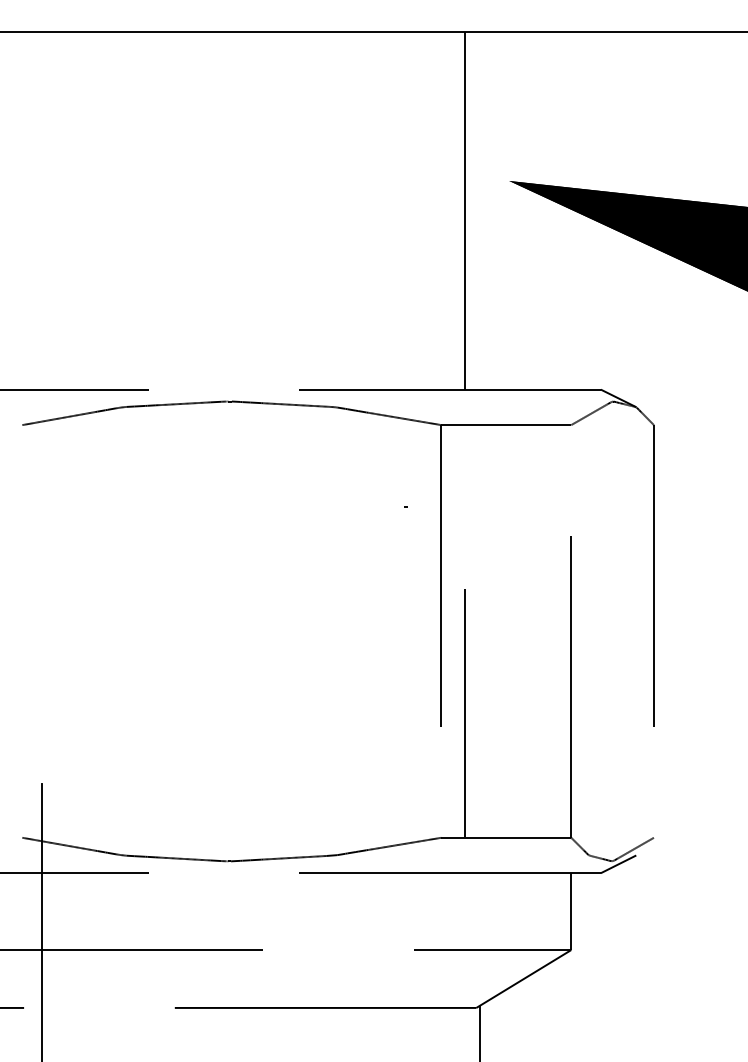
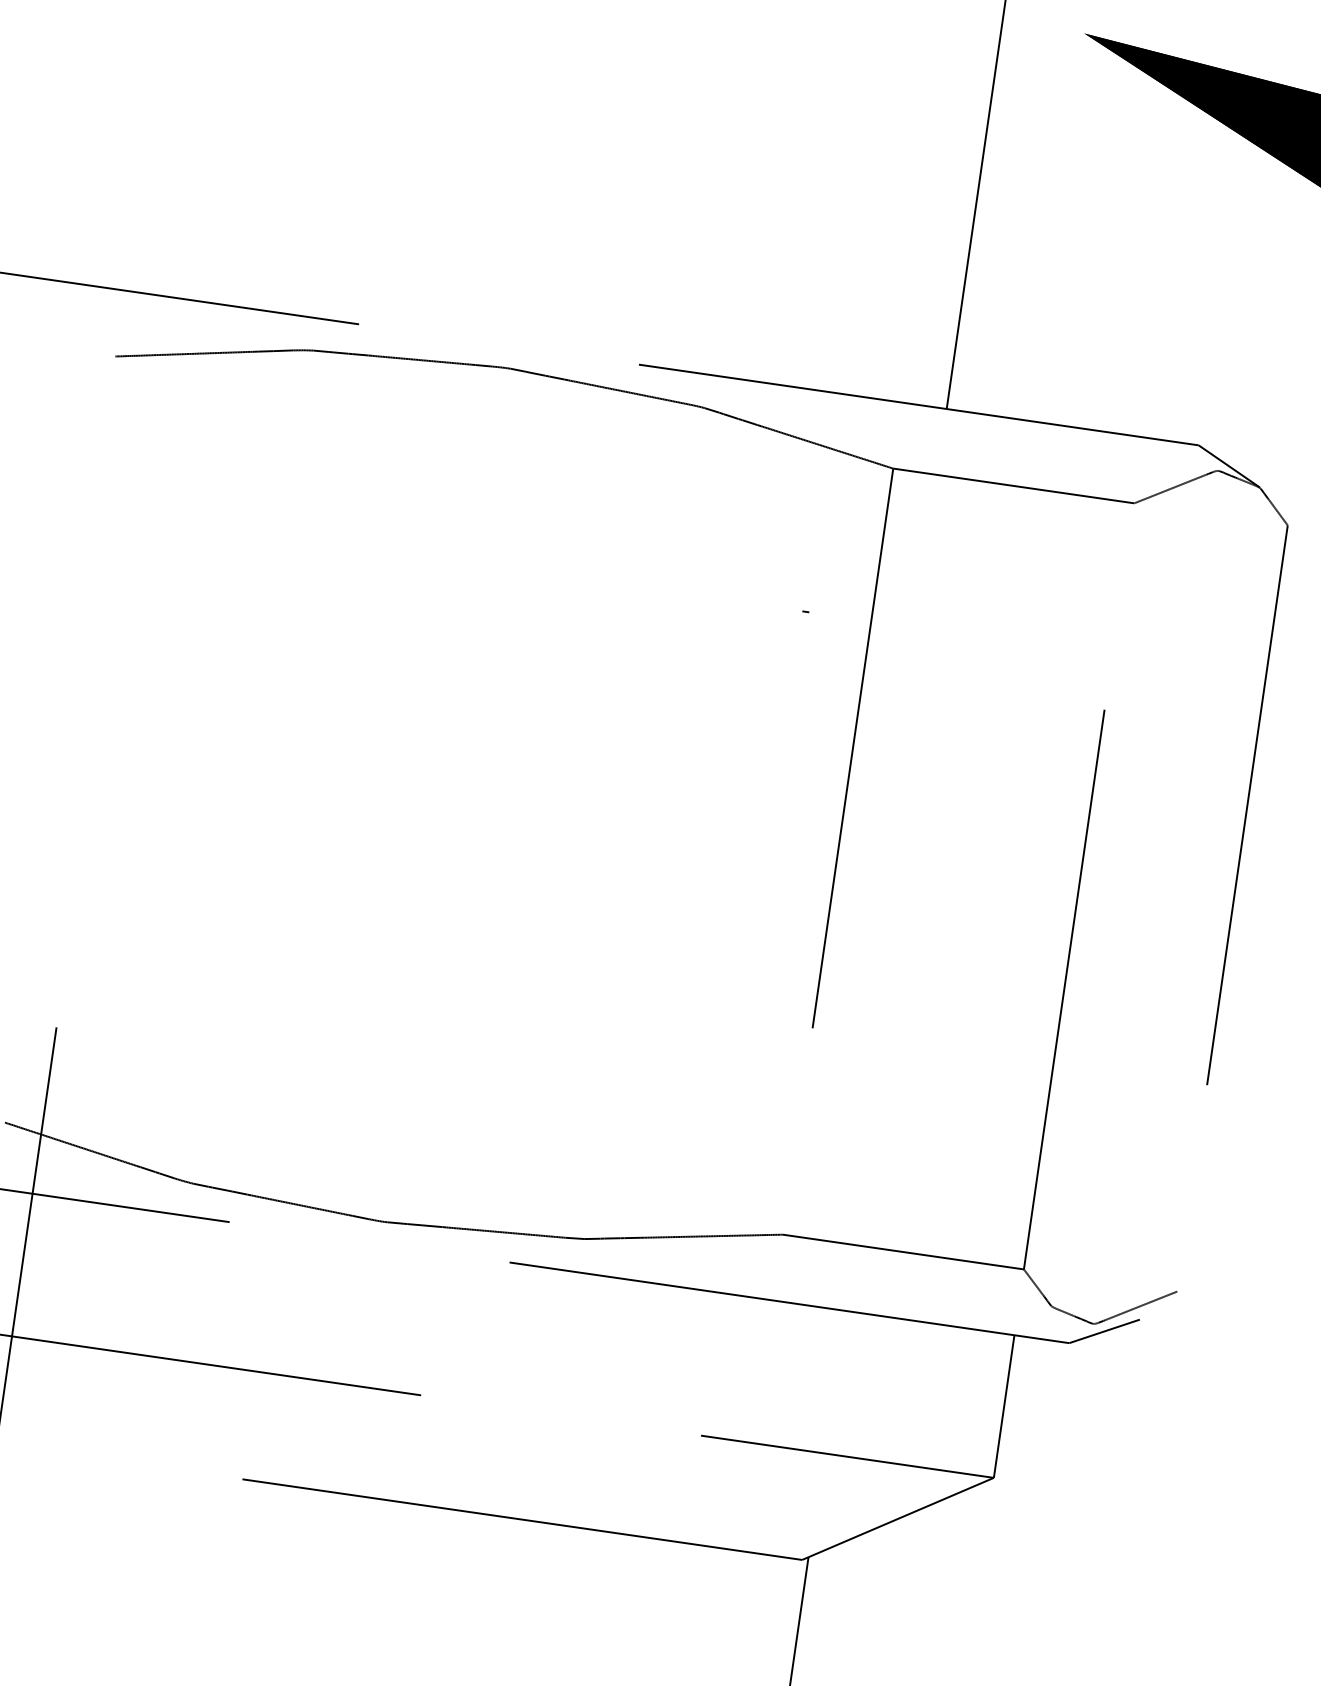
line: (465, 713) -> (860, 1010), removed

